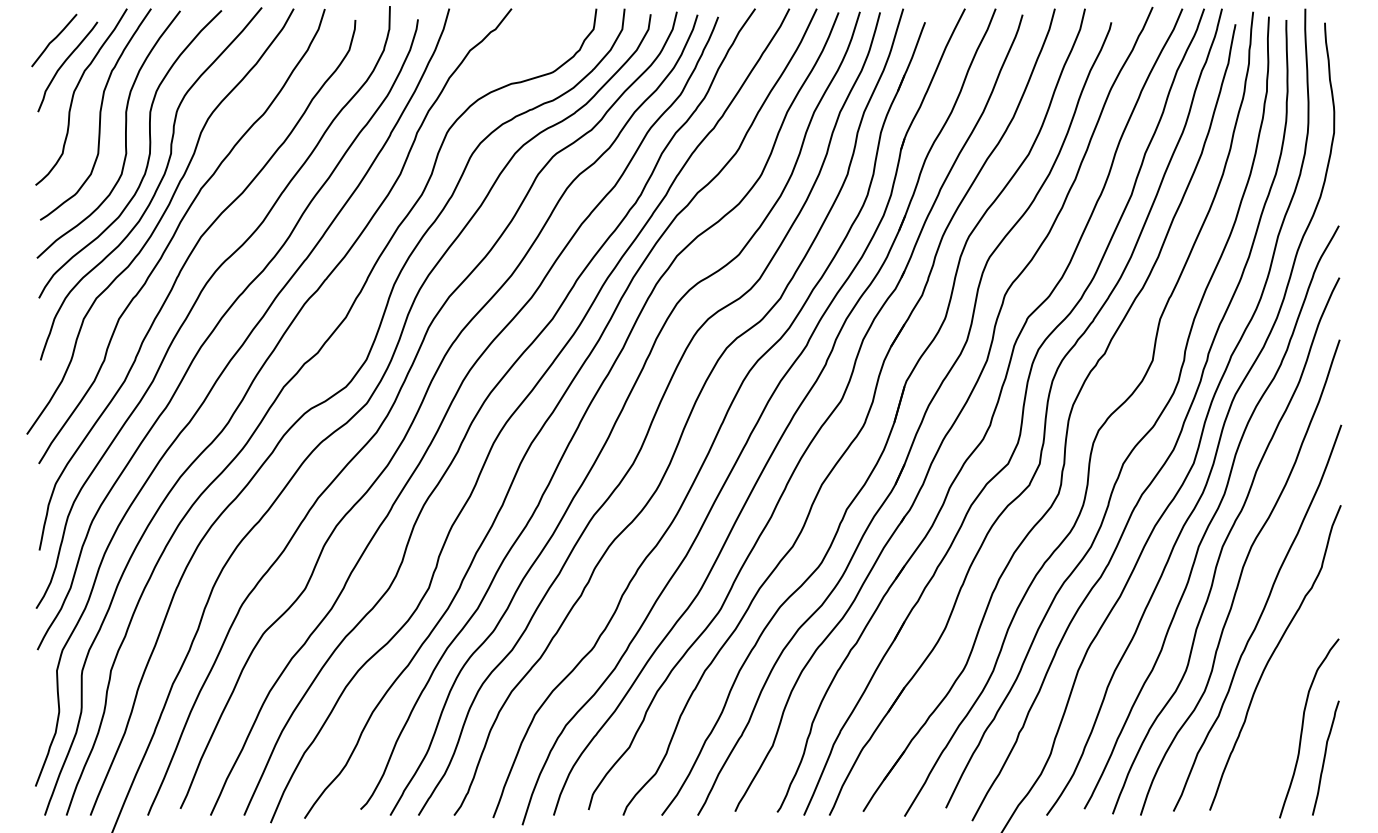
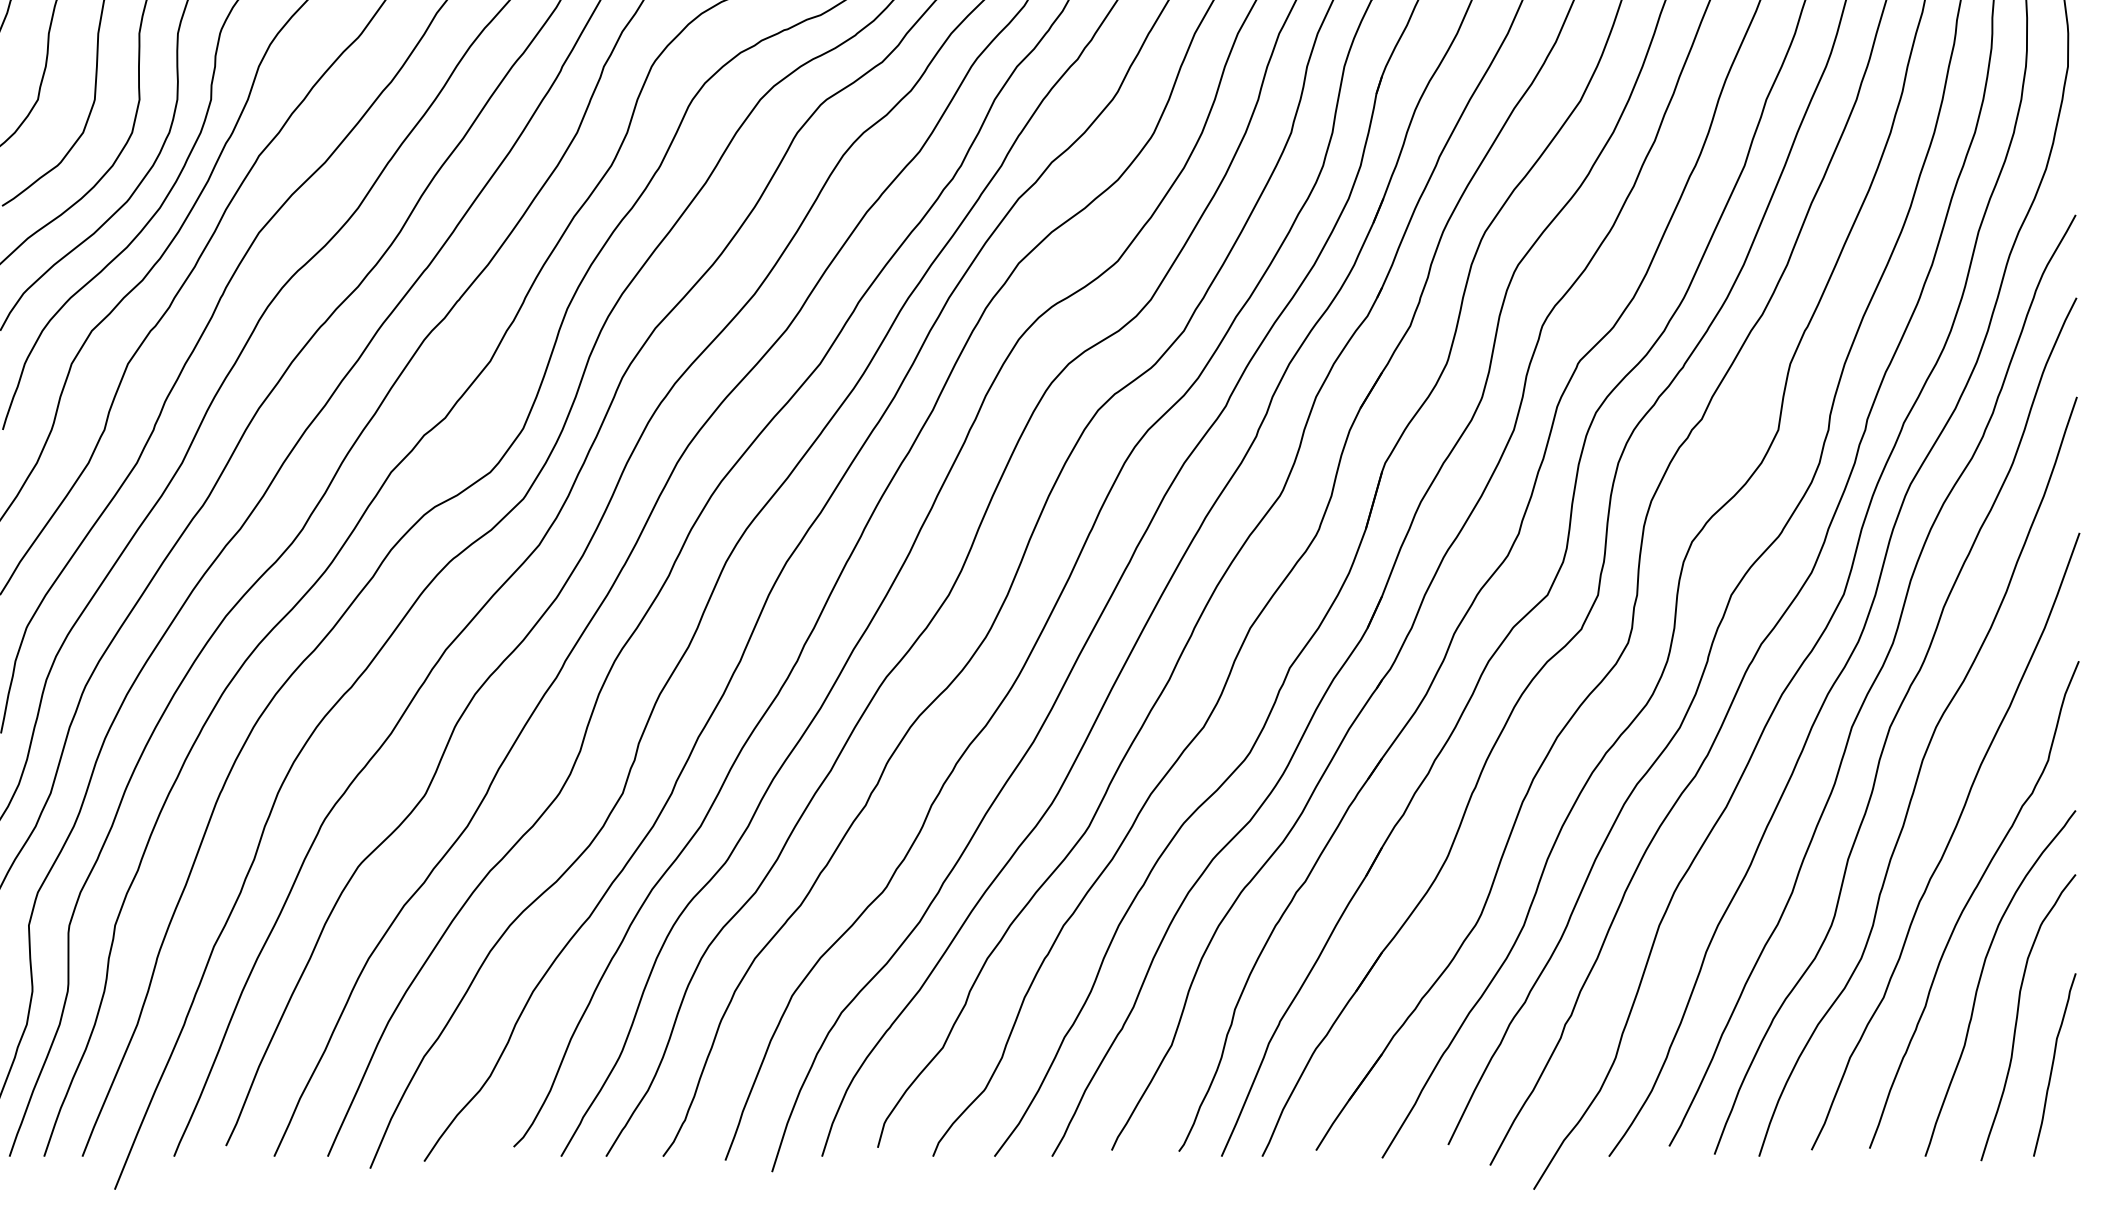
curve: (1280, 703) -> (1982, 977), added

